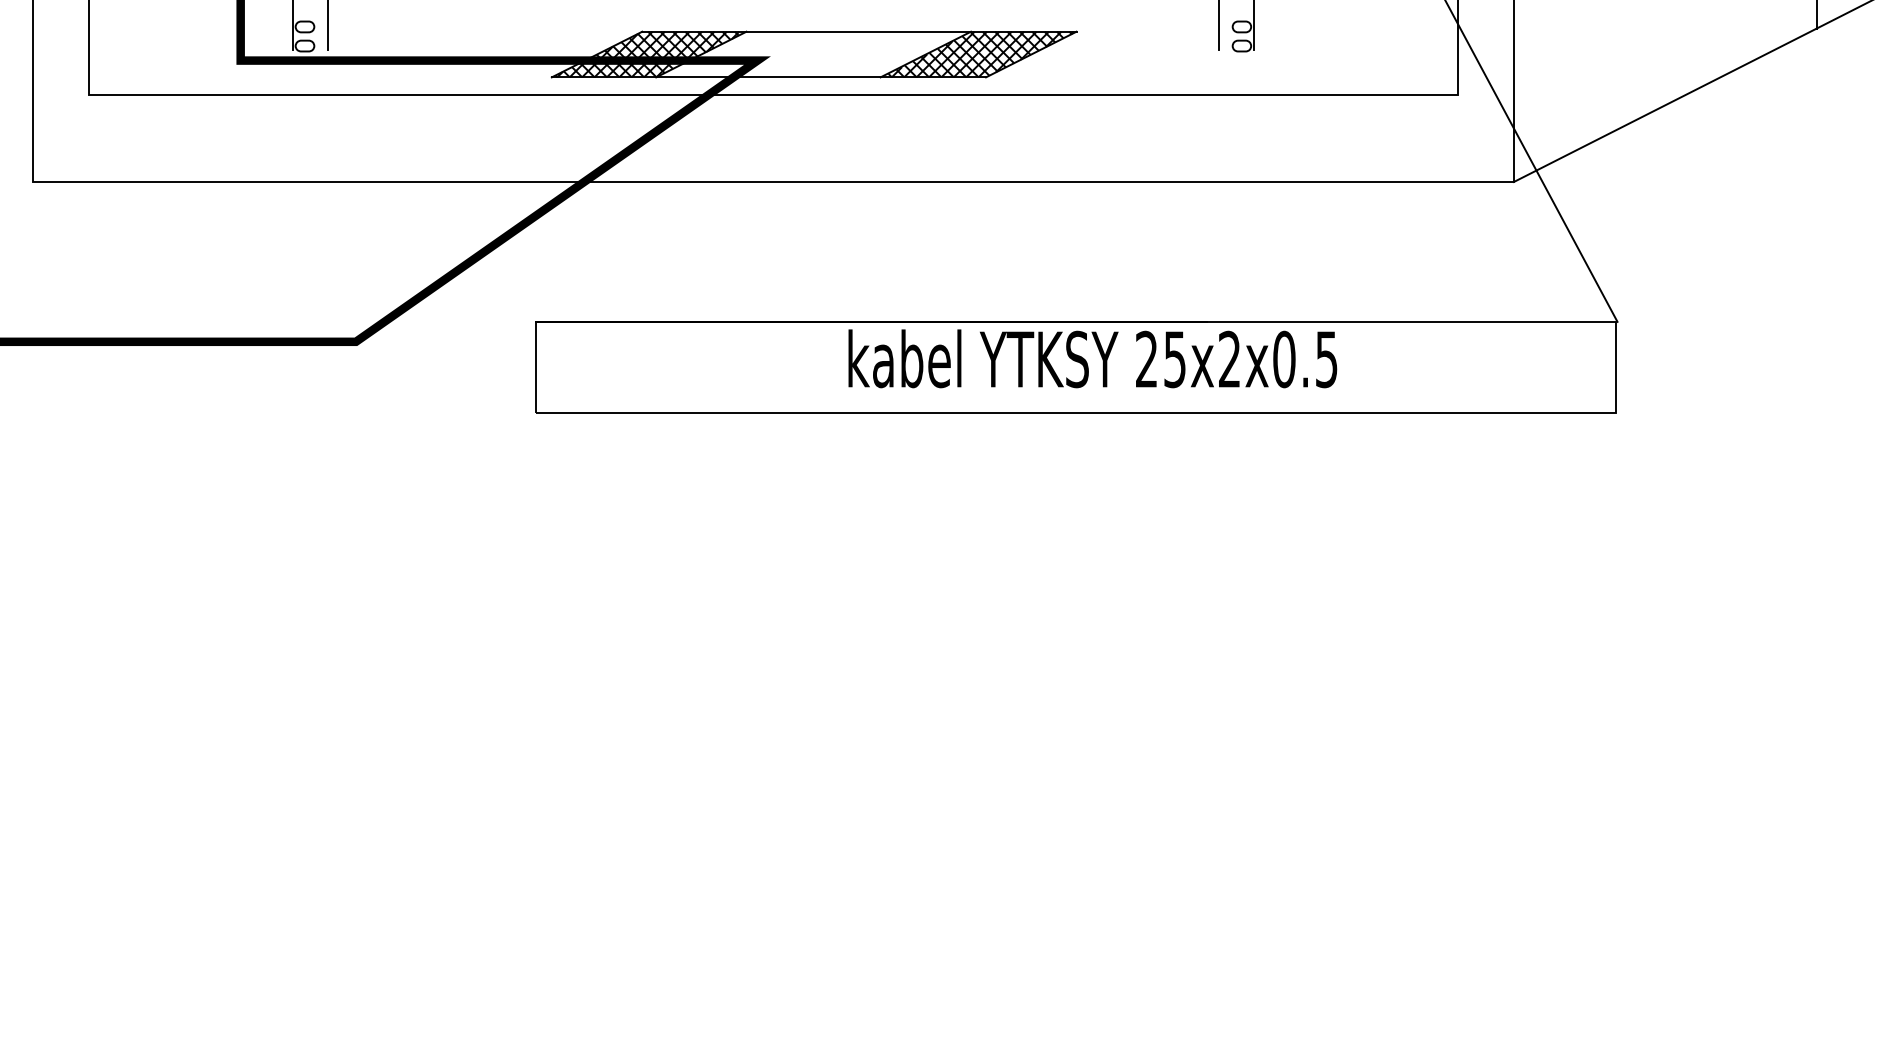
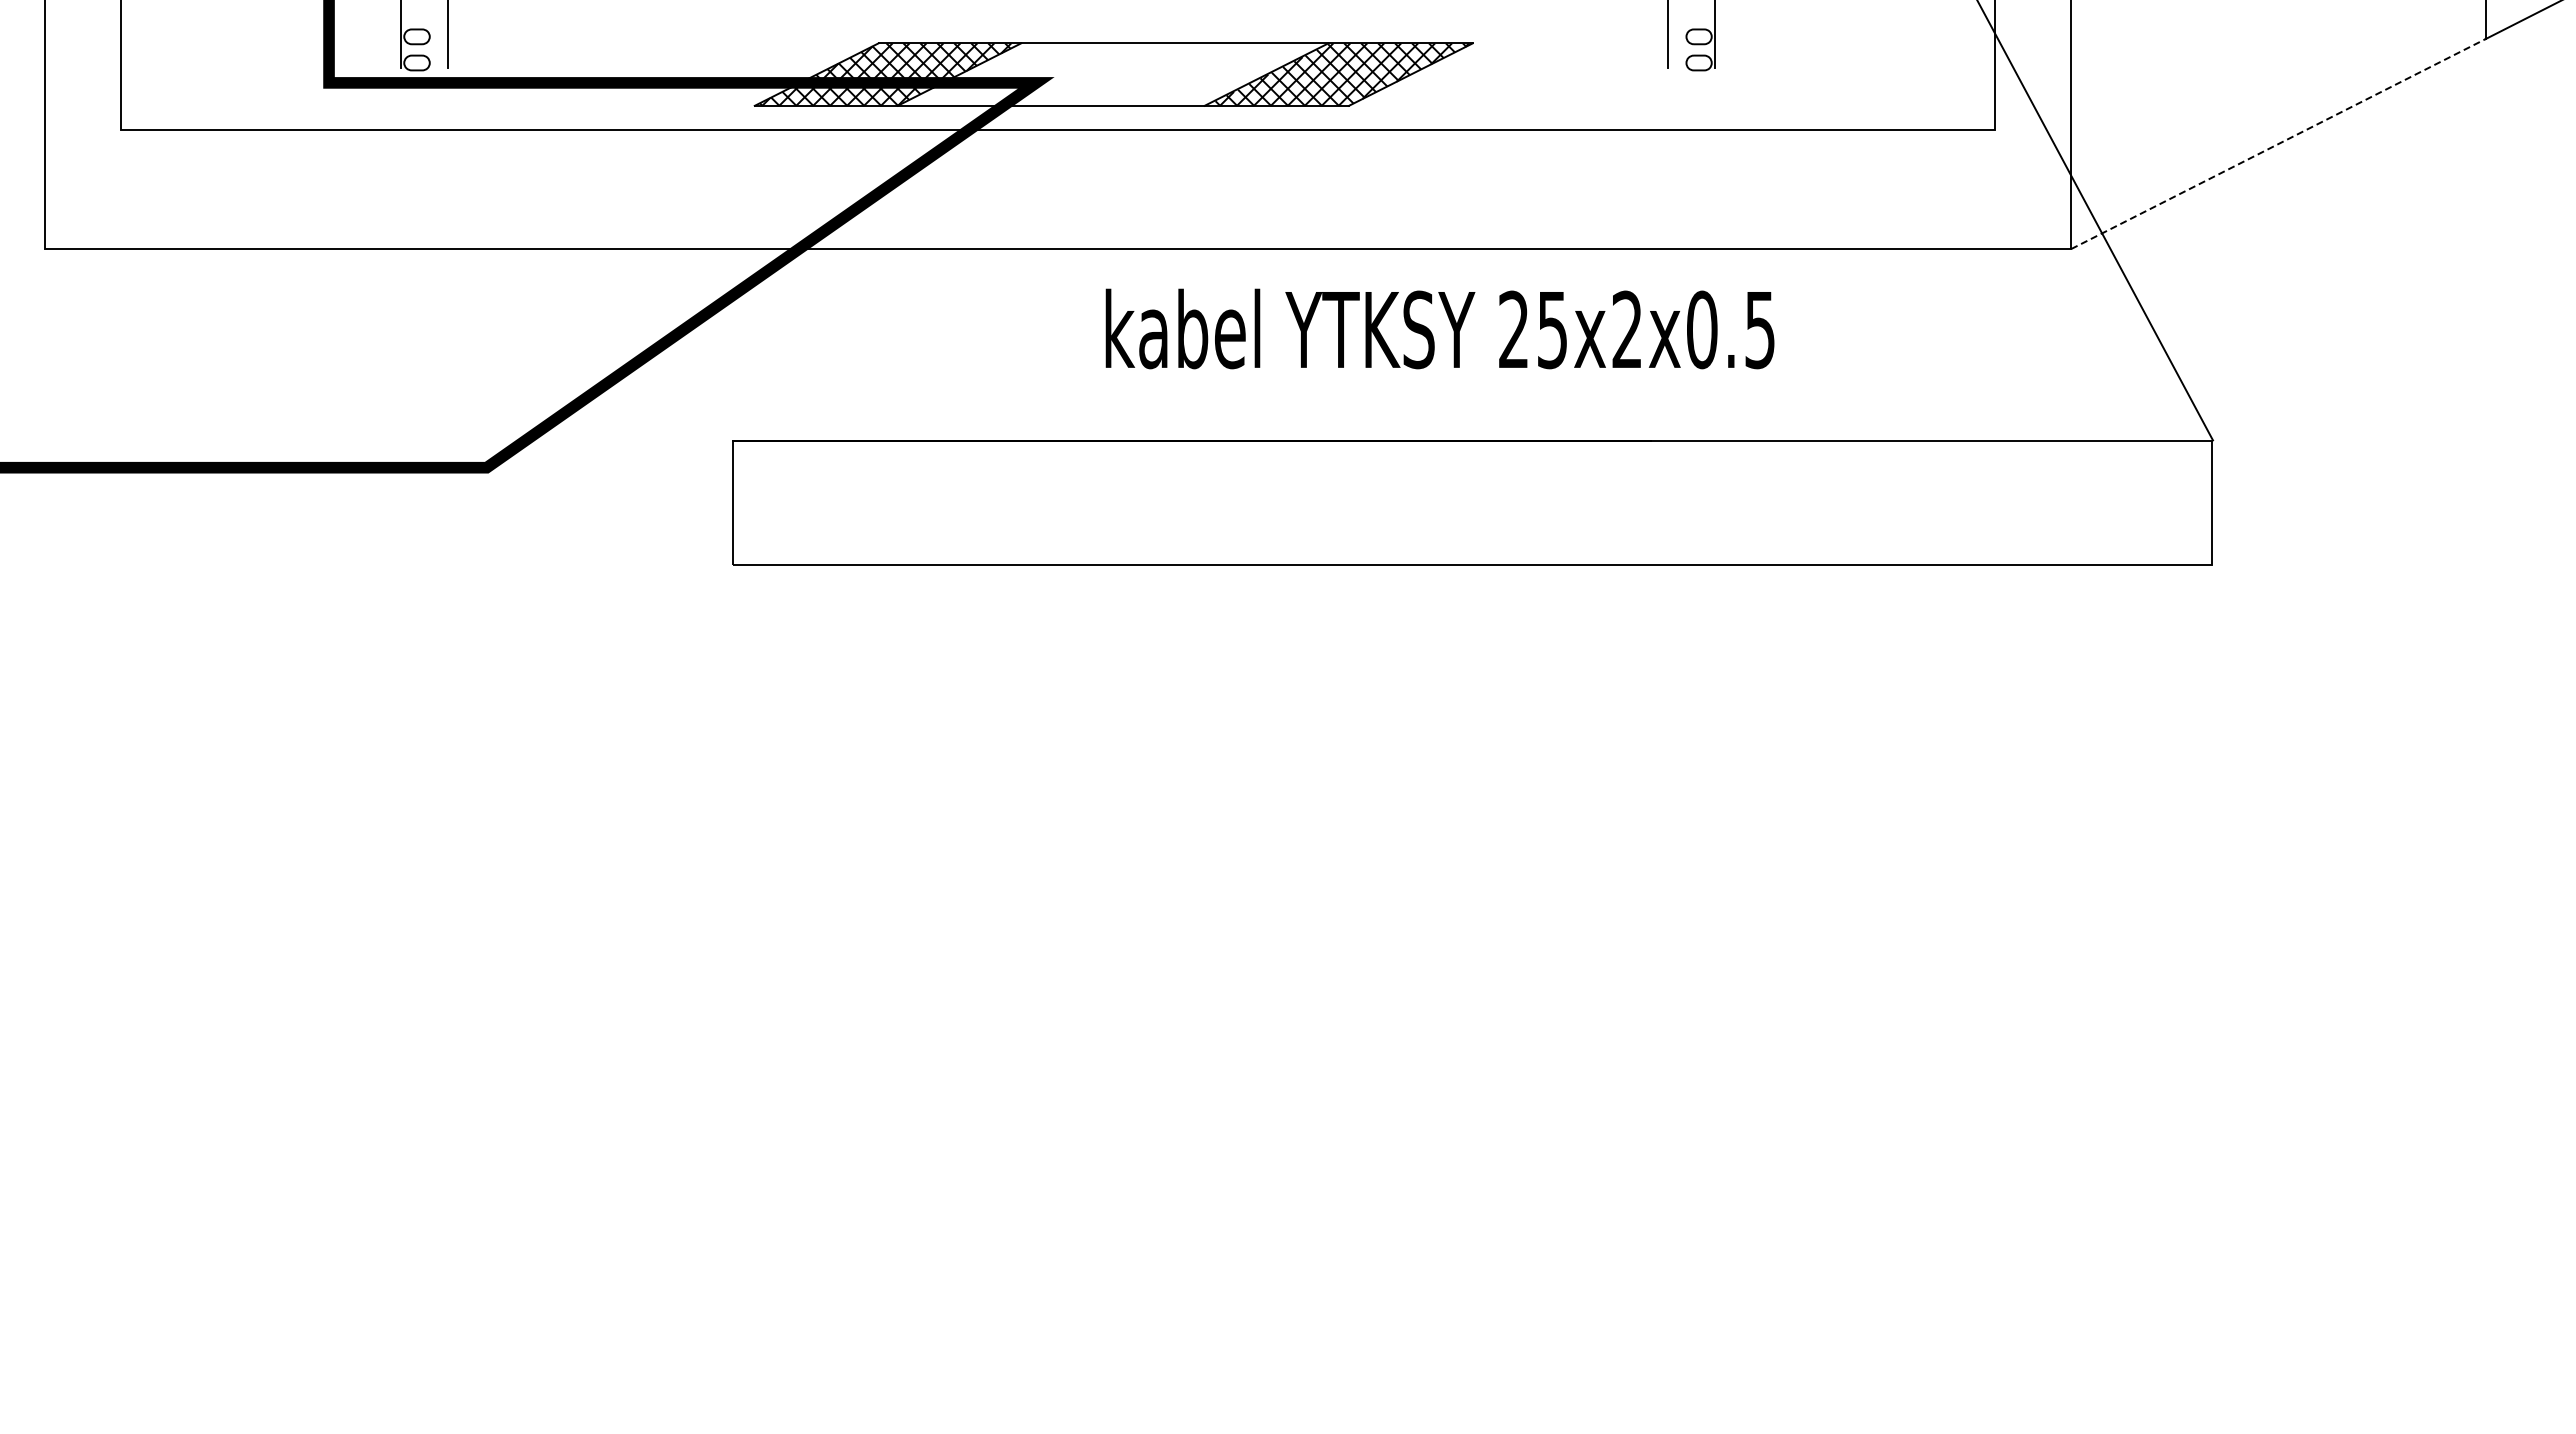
line: (1665, 104) -> (2278, 143), solid -> dashed
text: (1092, 358) -> (1439, 328), moved

